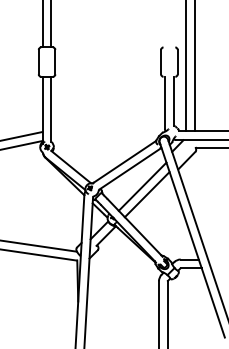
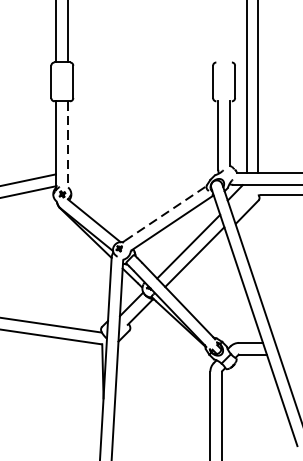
line: (51, 109) -> (68, 144), solid -> dashed
line: (125, 161) -> (166, 213), solid -> dashed

